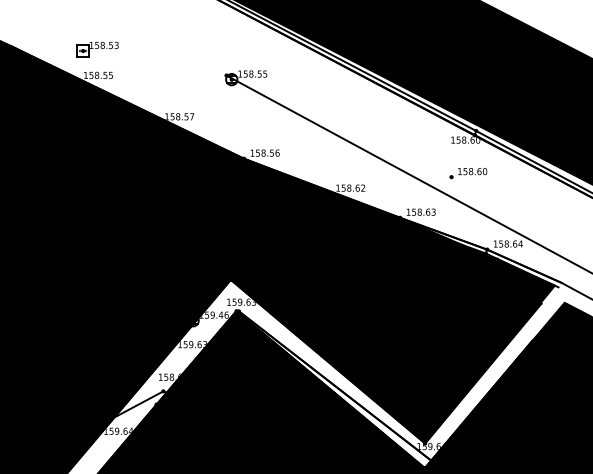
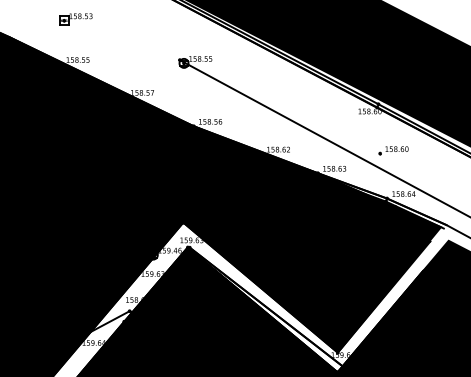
part: (97, 49) -> (75, 19), moved
part: (468, 173) -> (393, 150), moved

